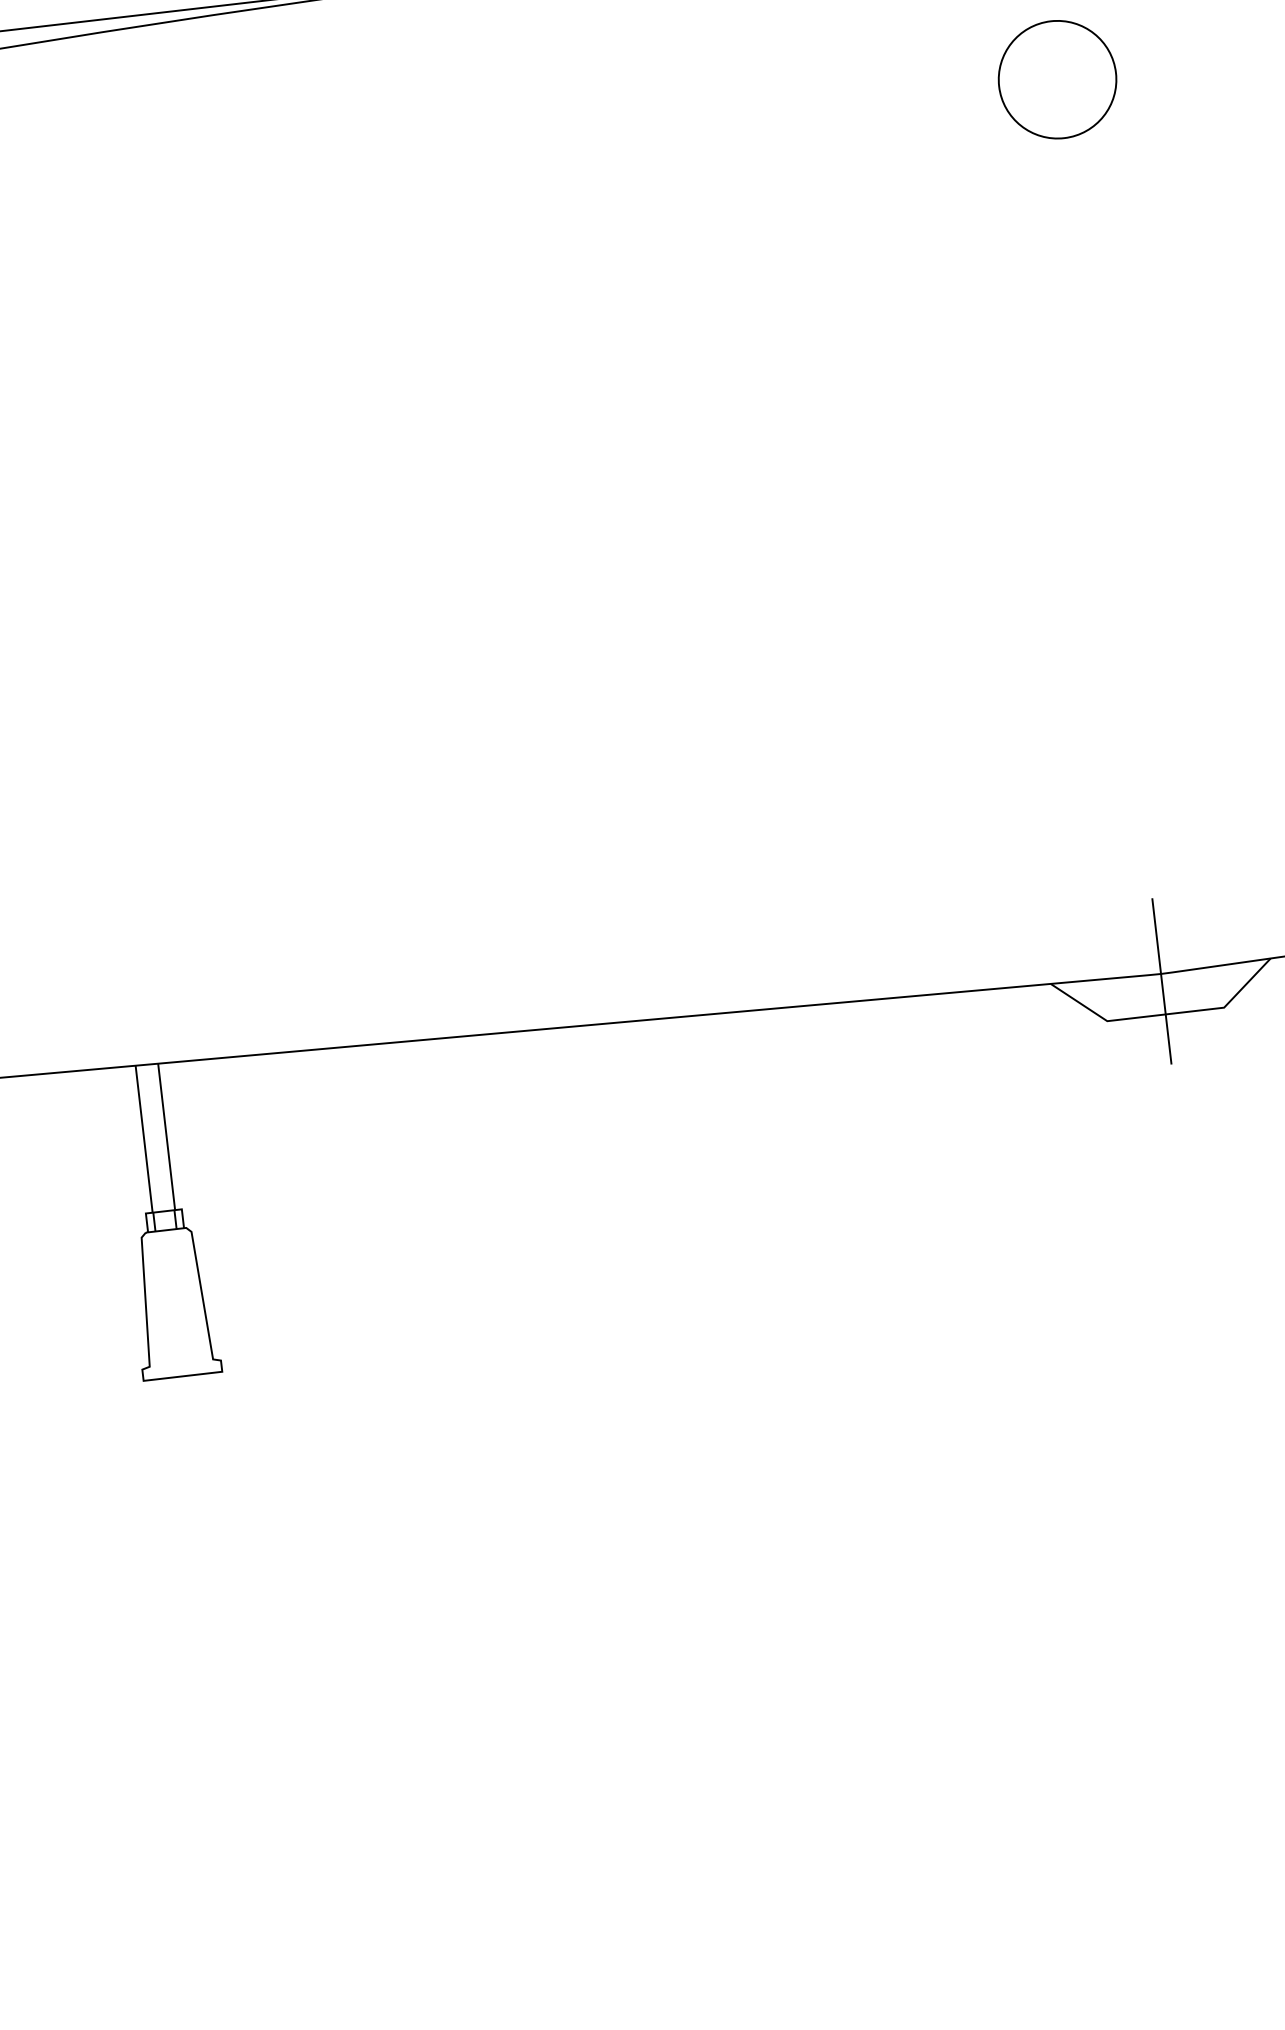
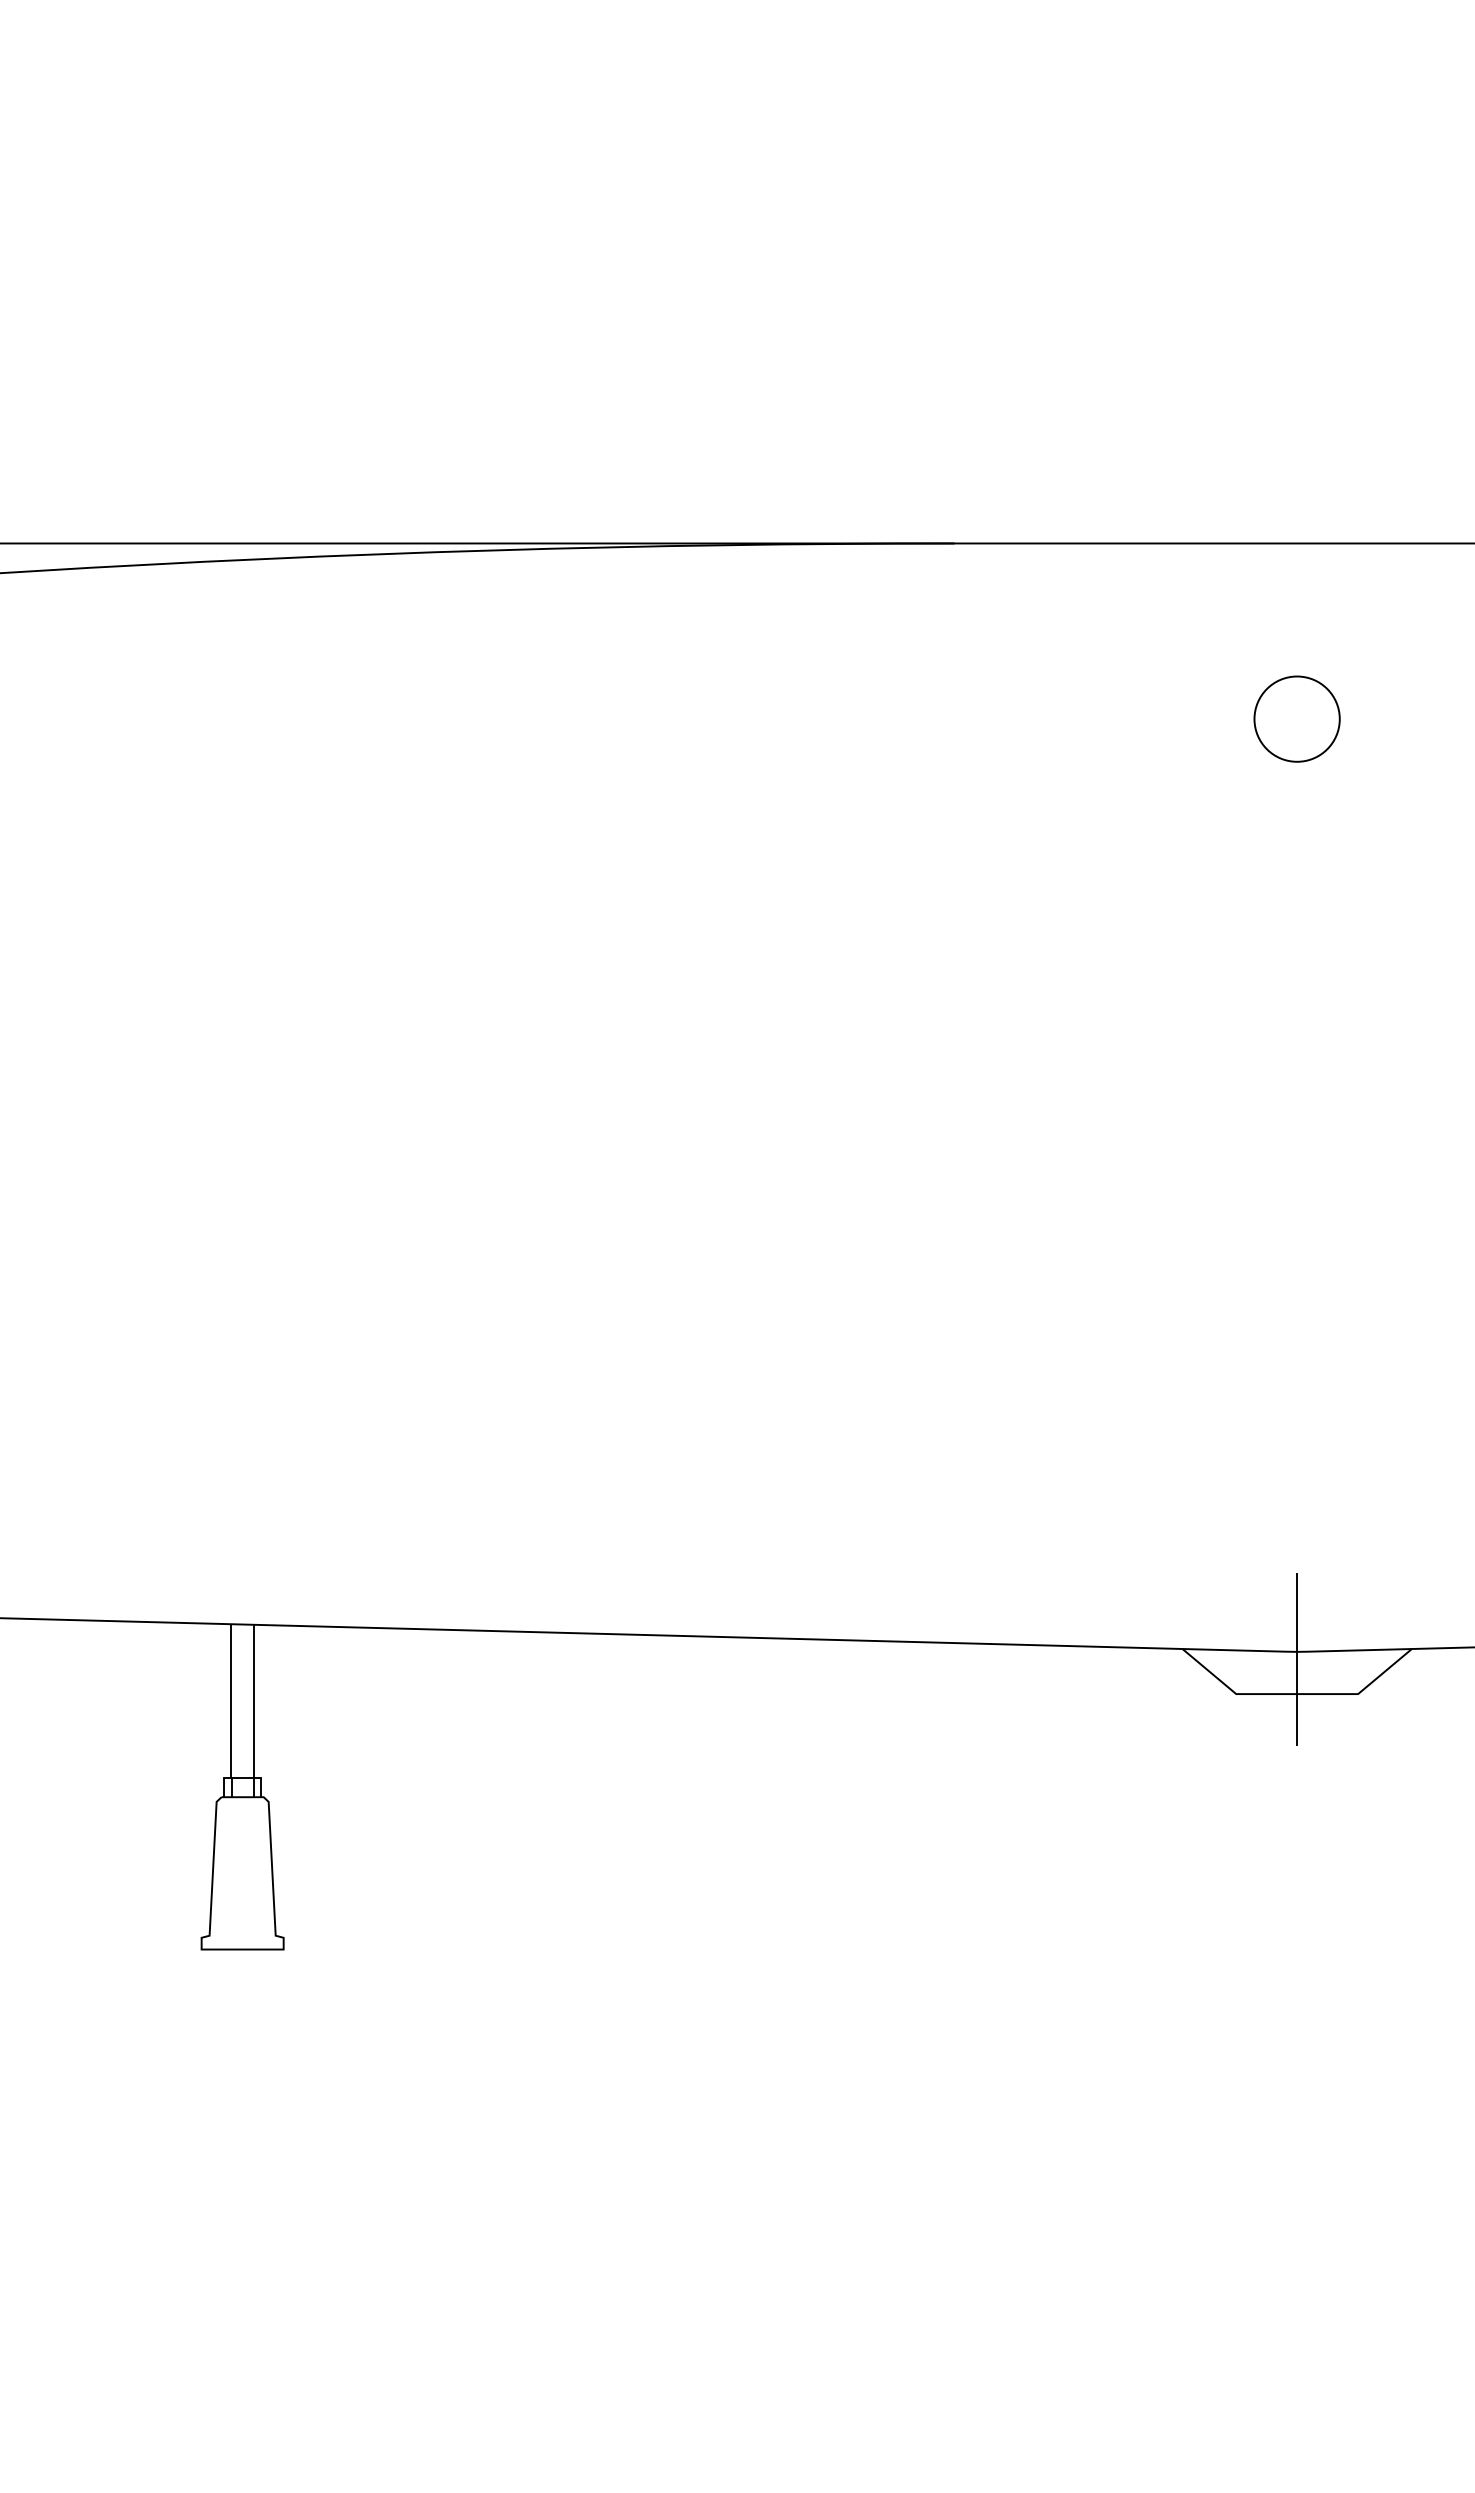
circle: (1056, 79) -> (1296, 718), size x0.7

